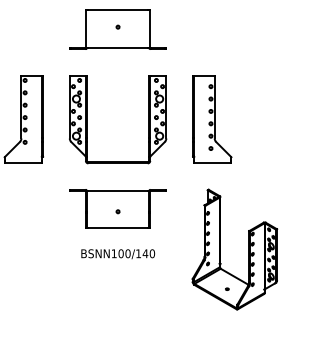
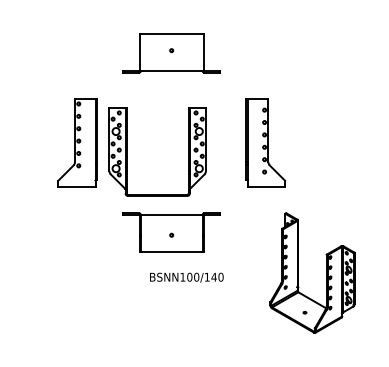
part: (87, 119) -> (127, 151), moved
part: (220, 249) -> (298, 272), moved
text: (117, 254) -> (186, 277), moved

